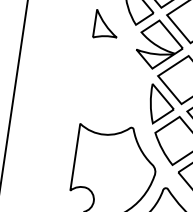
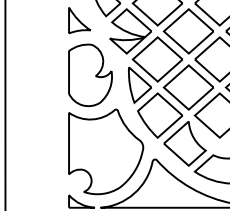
part: (109, 86) -> (90, 75), added

